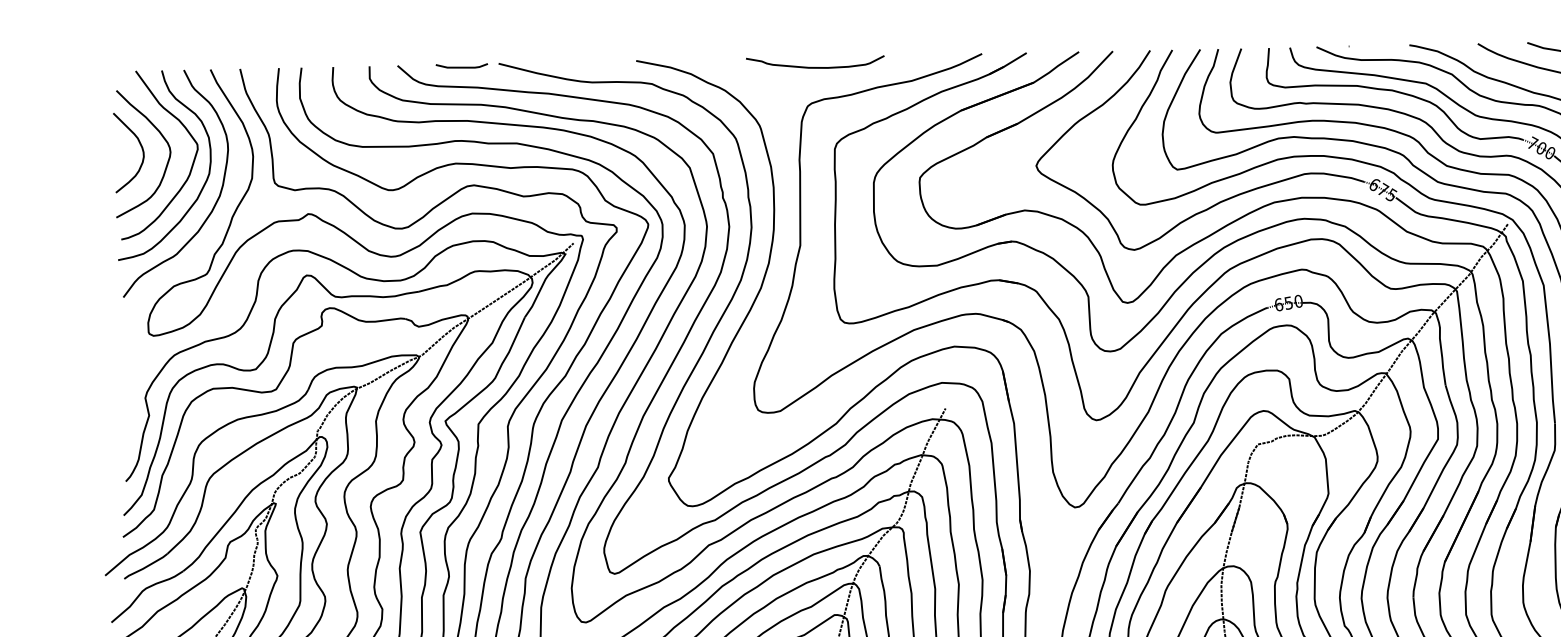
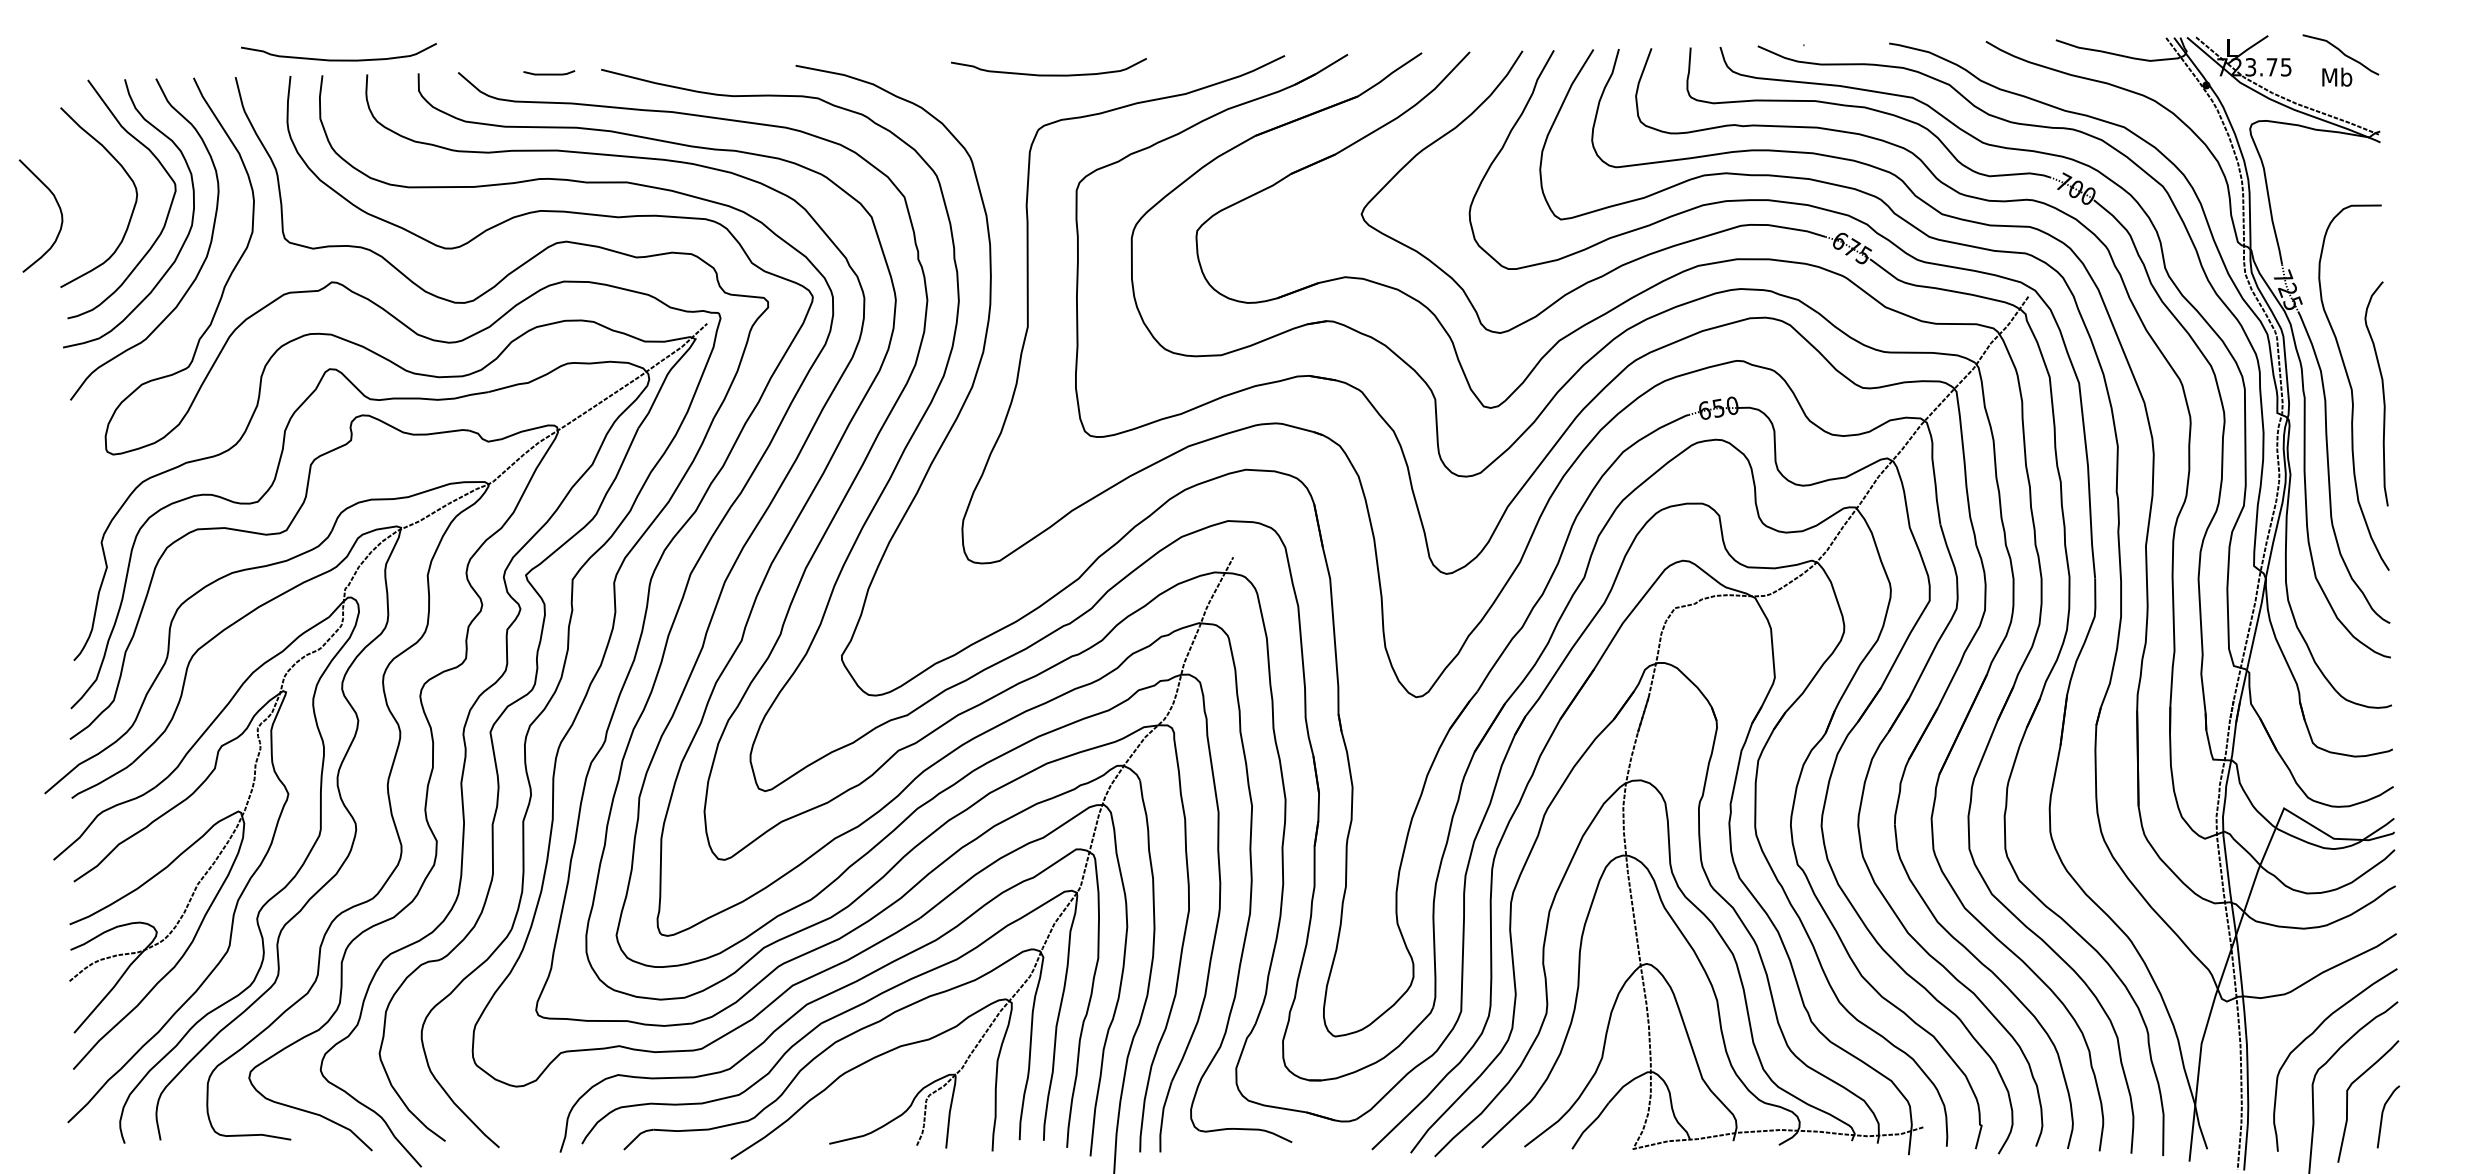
curve: (312, 56) -> (338, 59), added
part: (462, 65) -> (549, 72), size x0.7
curve: (141, 149) -> (59, 210), moved

